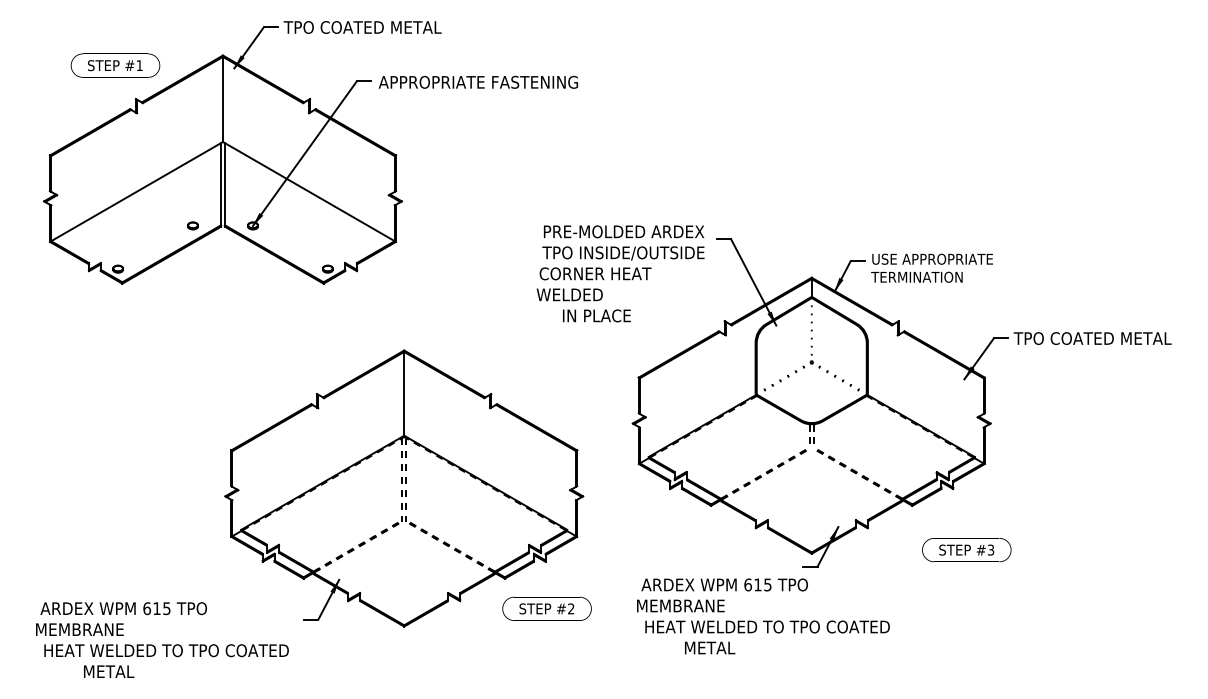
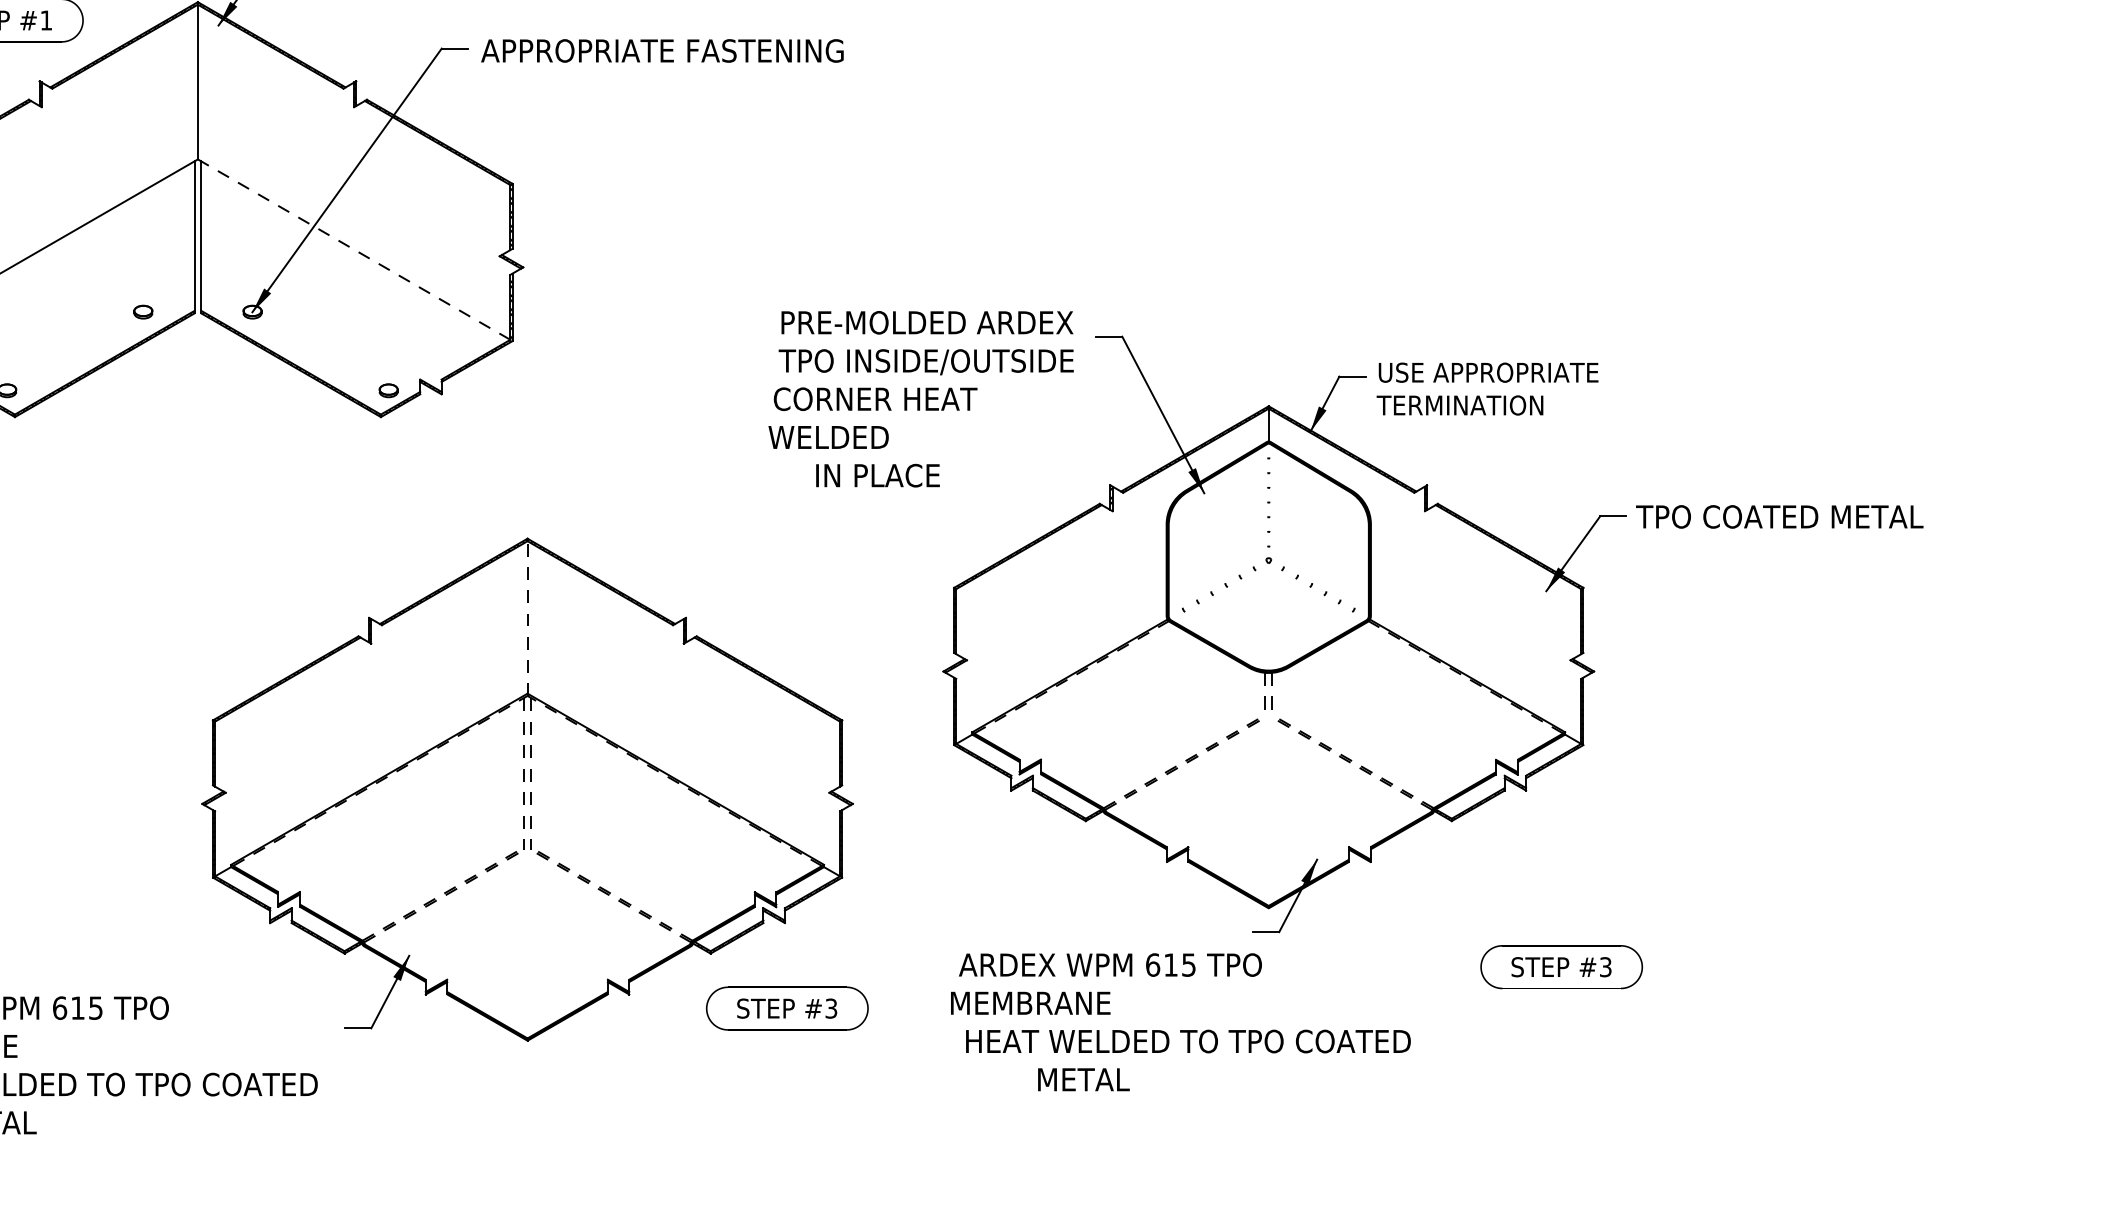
line: (308, 191) -> (353, 249), solid -> dashed
line: (404, 394) -> (528, 618), solid -> dashed
text: (966, 550) -> (1561, 967), moved
text: (571, 609) -> (831, 1009), #2 -> #3

